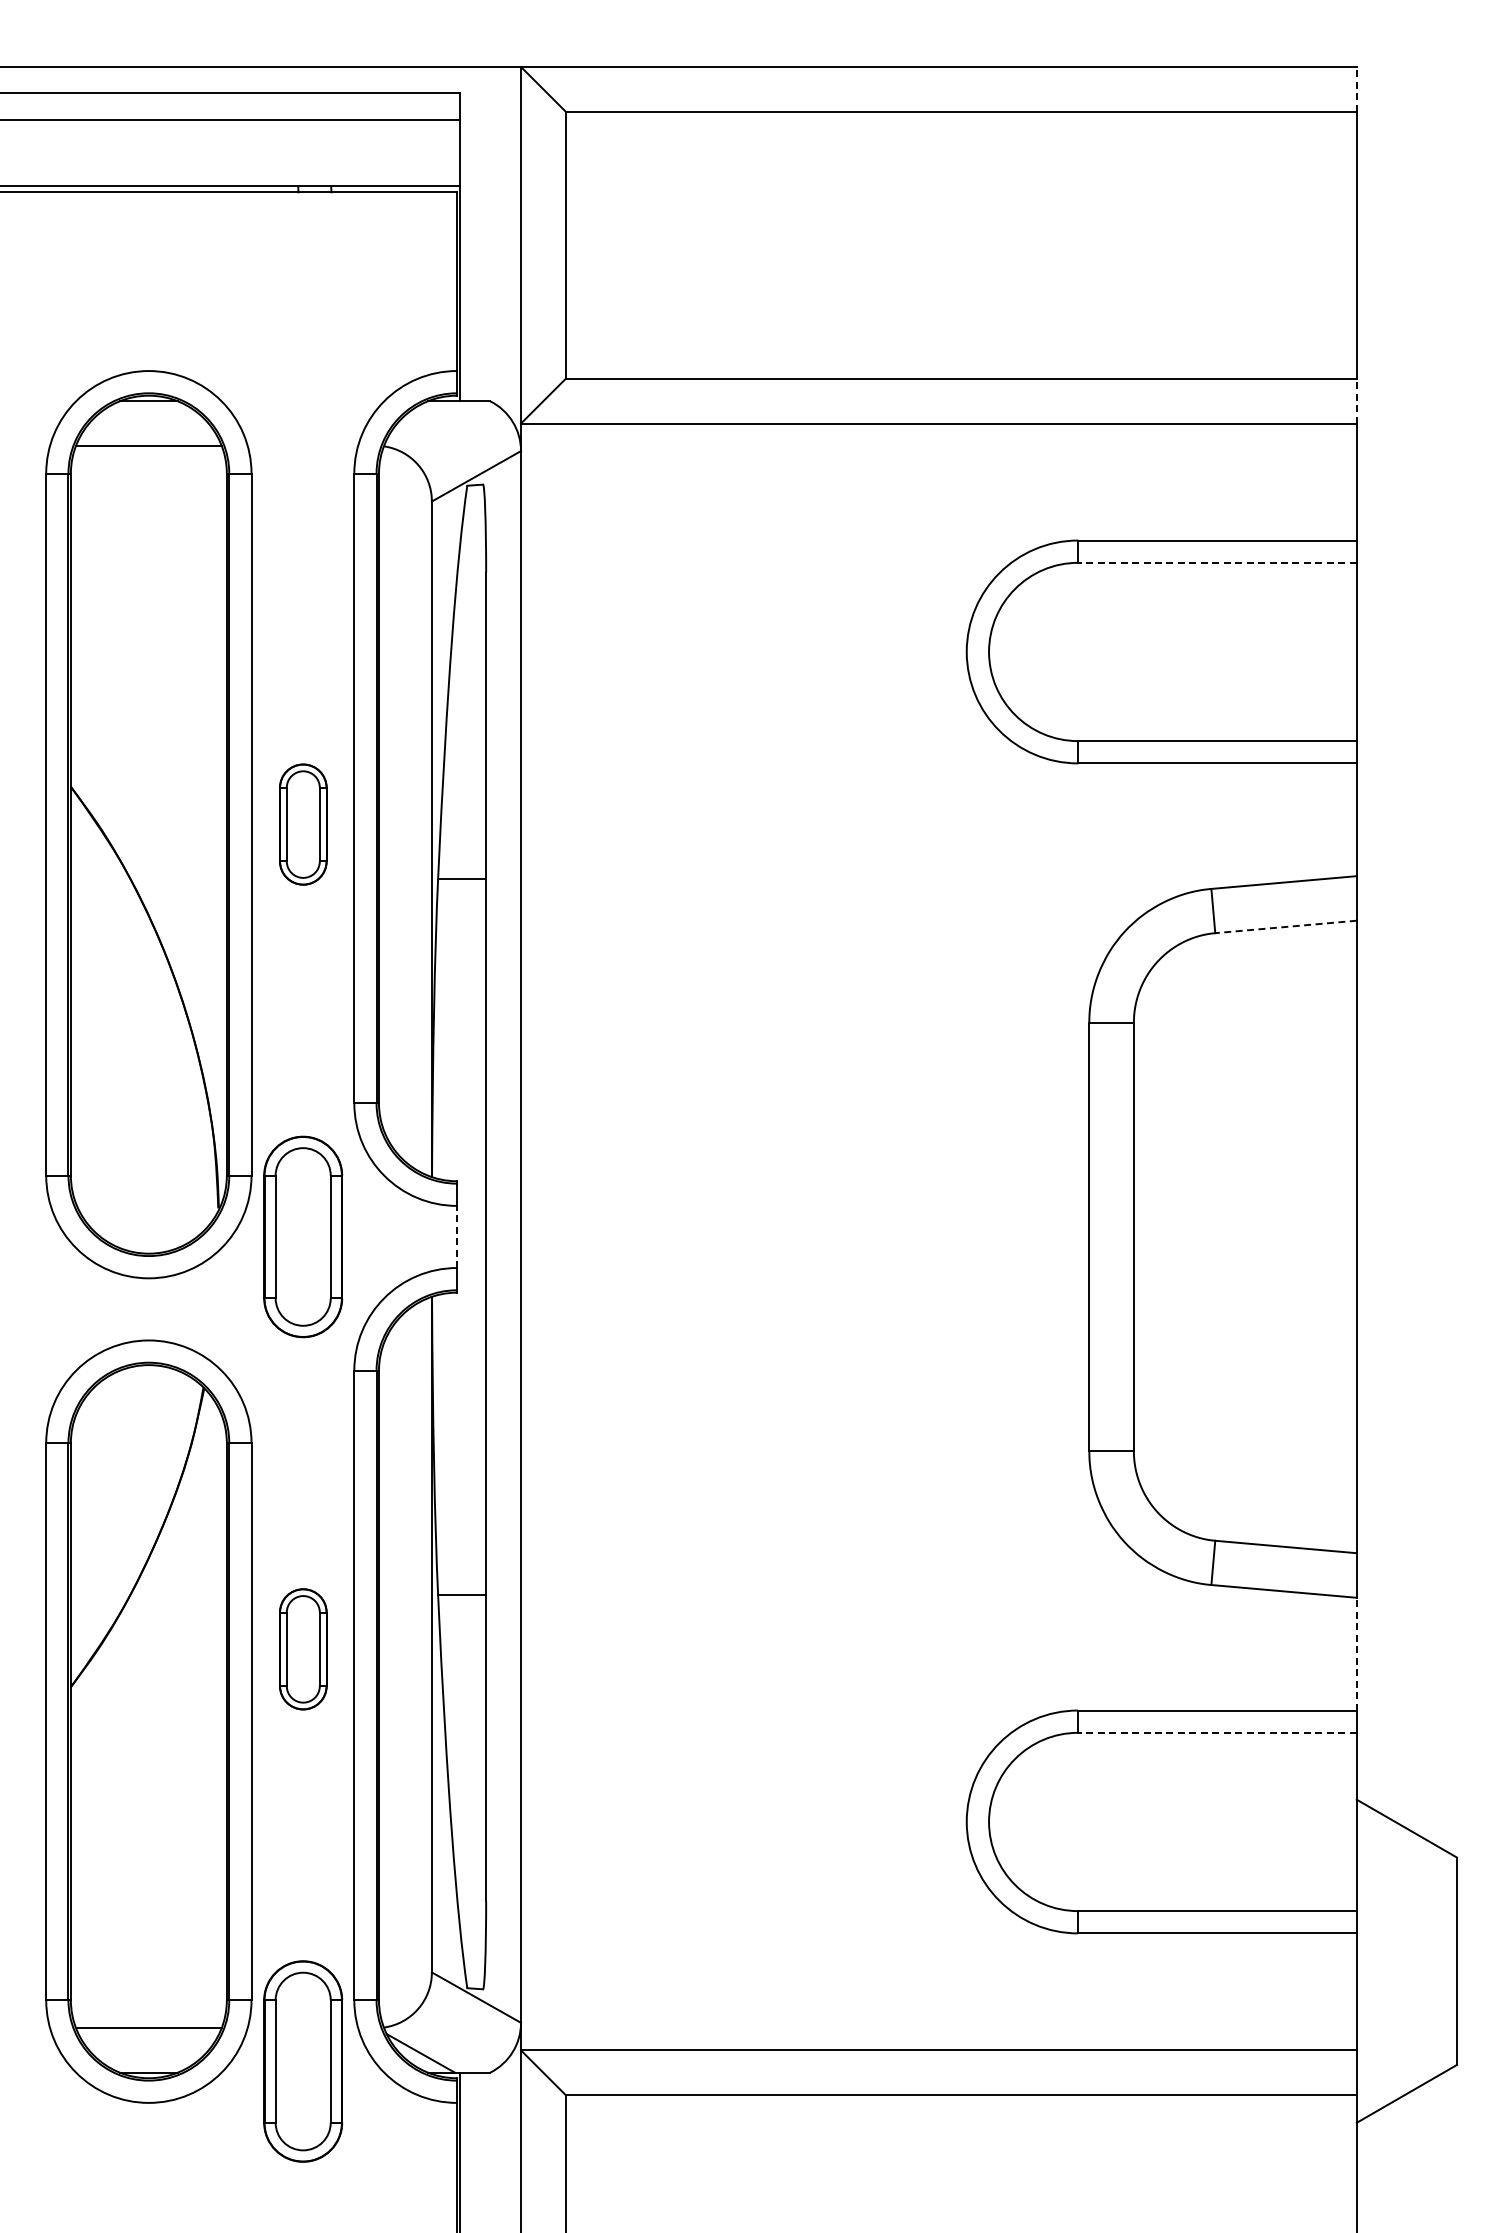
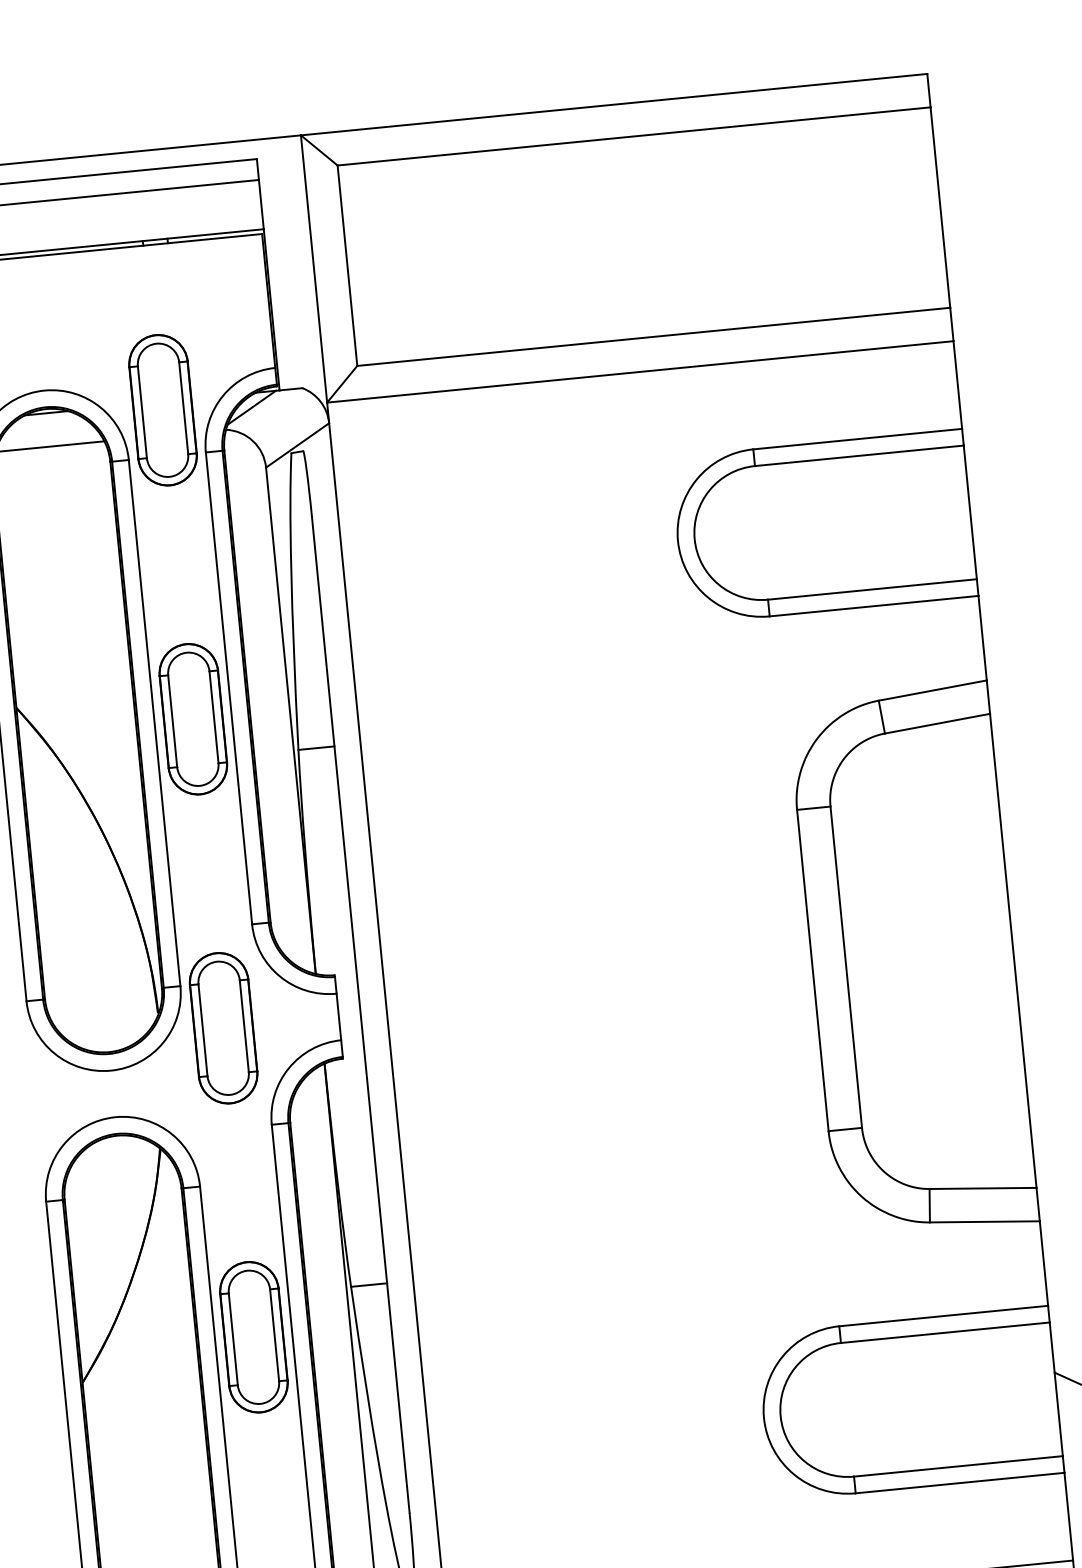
line: (1356, 88) -> (928, 90), dashed -> solid
line: (1356, 400) -> (951, 323), dashed -> solid
part: (303, 412) -> (163, 410), added
line: (420, 420) -> (251, 407), added
line: (1216, 562) -> (858, 455), dashed -> solid
part: (303, 824) -> (193, 719), size x1.67
line: (1285, 927) -> (937, 724), dashed -> solid
line: (456, 1236) -> (338, 1016), dashed -> solid
part: (303, 1649) -> (254, 1337), size x1.67
line: (1356, 1653) -> (1043, 1263), dashed -> solid
line: (1216, 1732) -> (944, 1332), dashed -> solid

